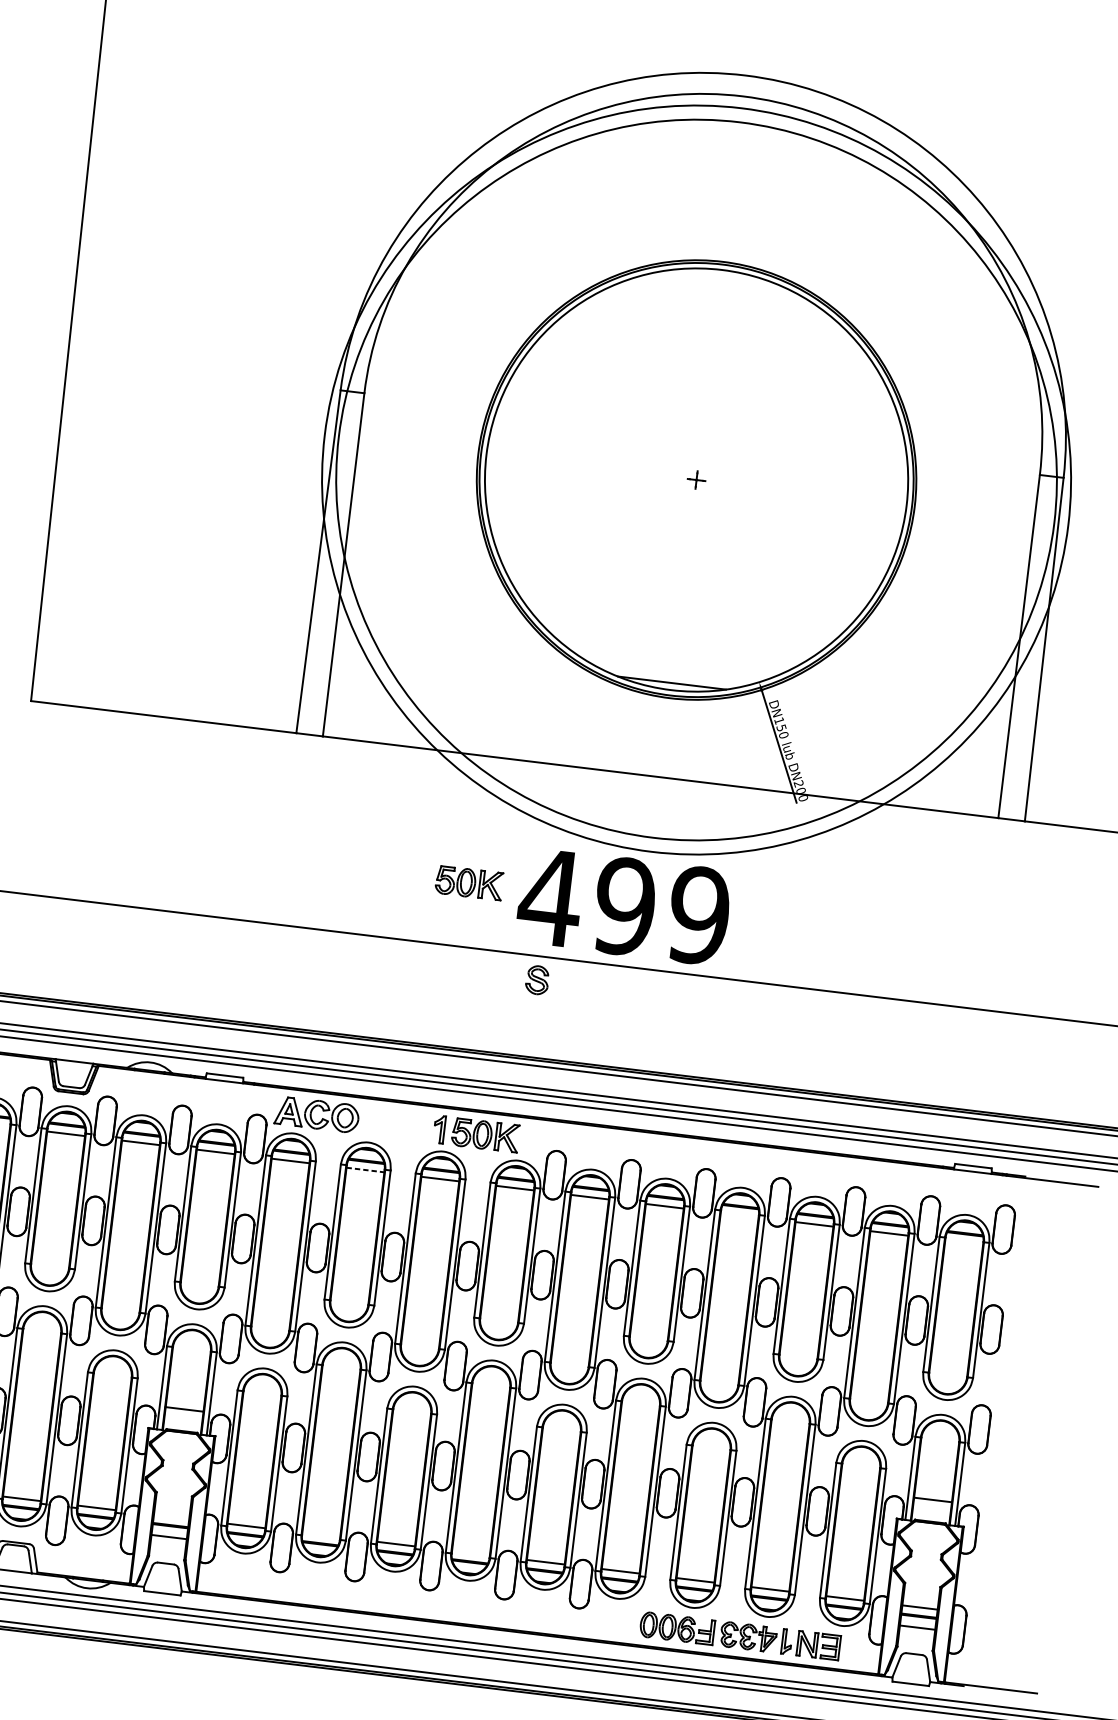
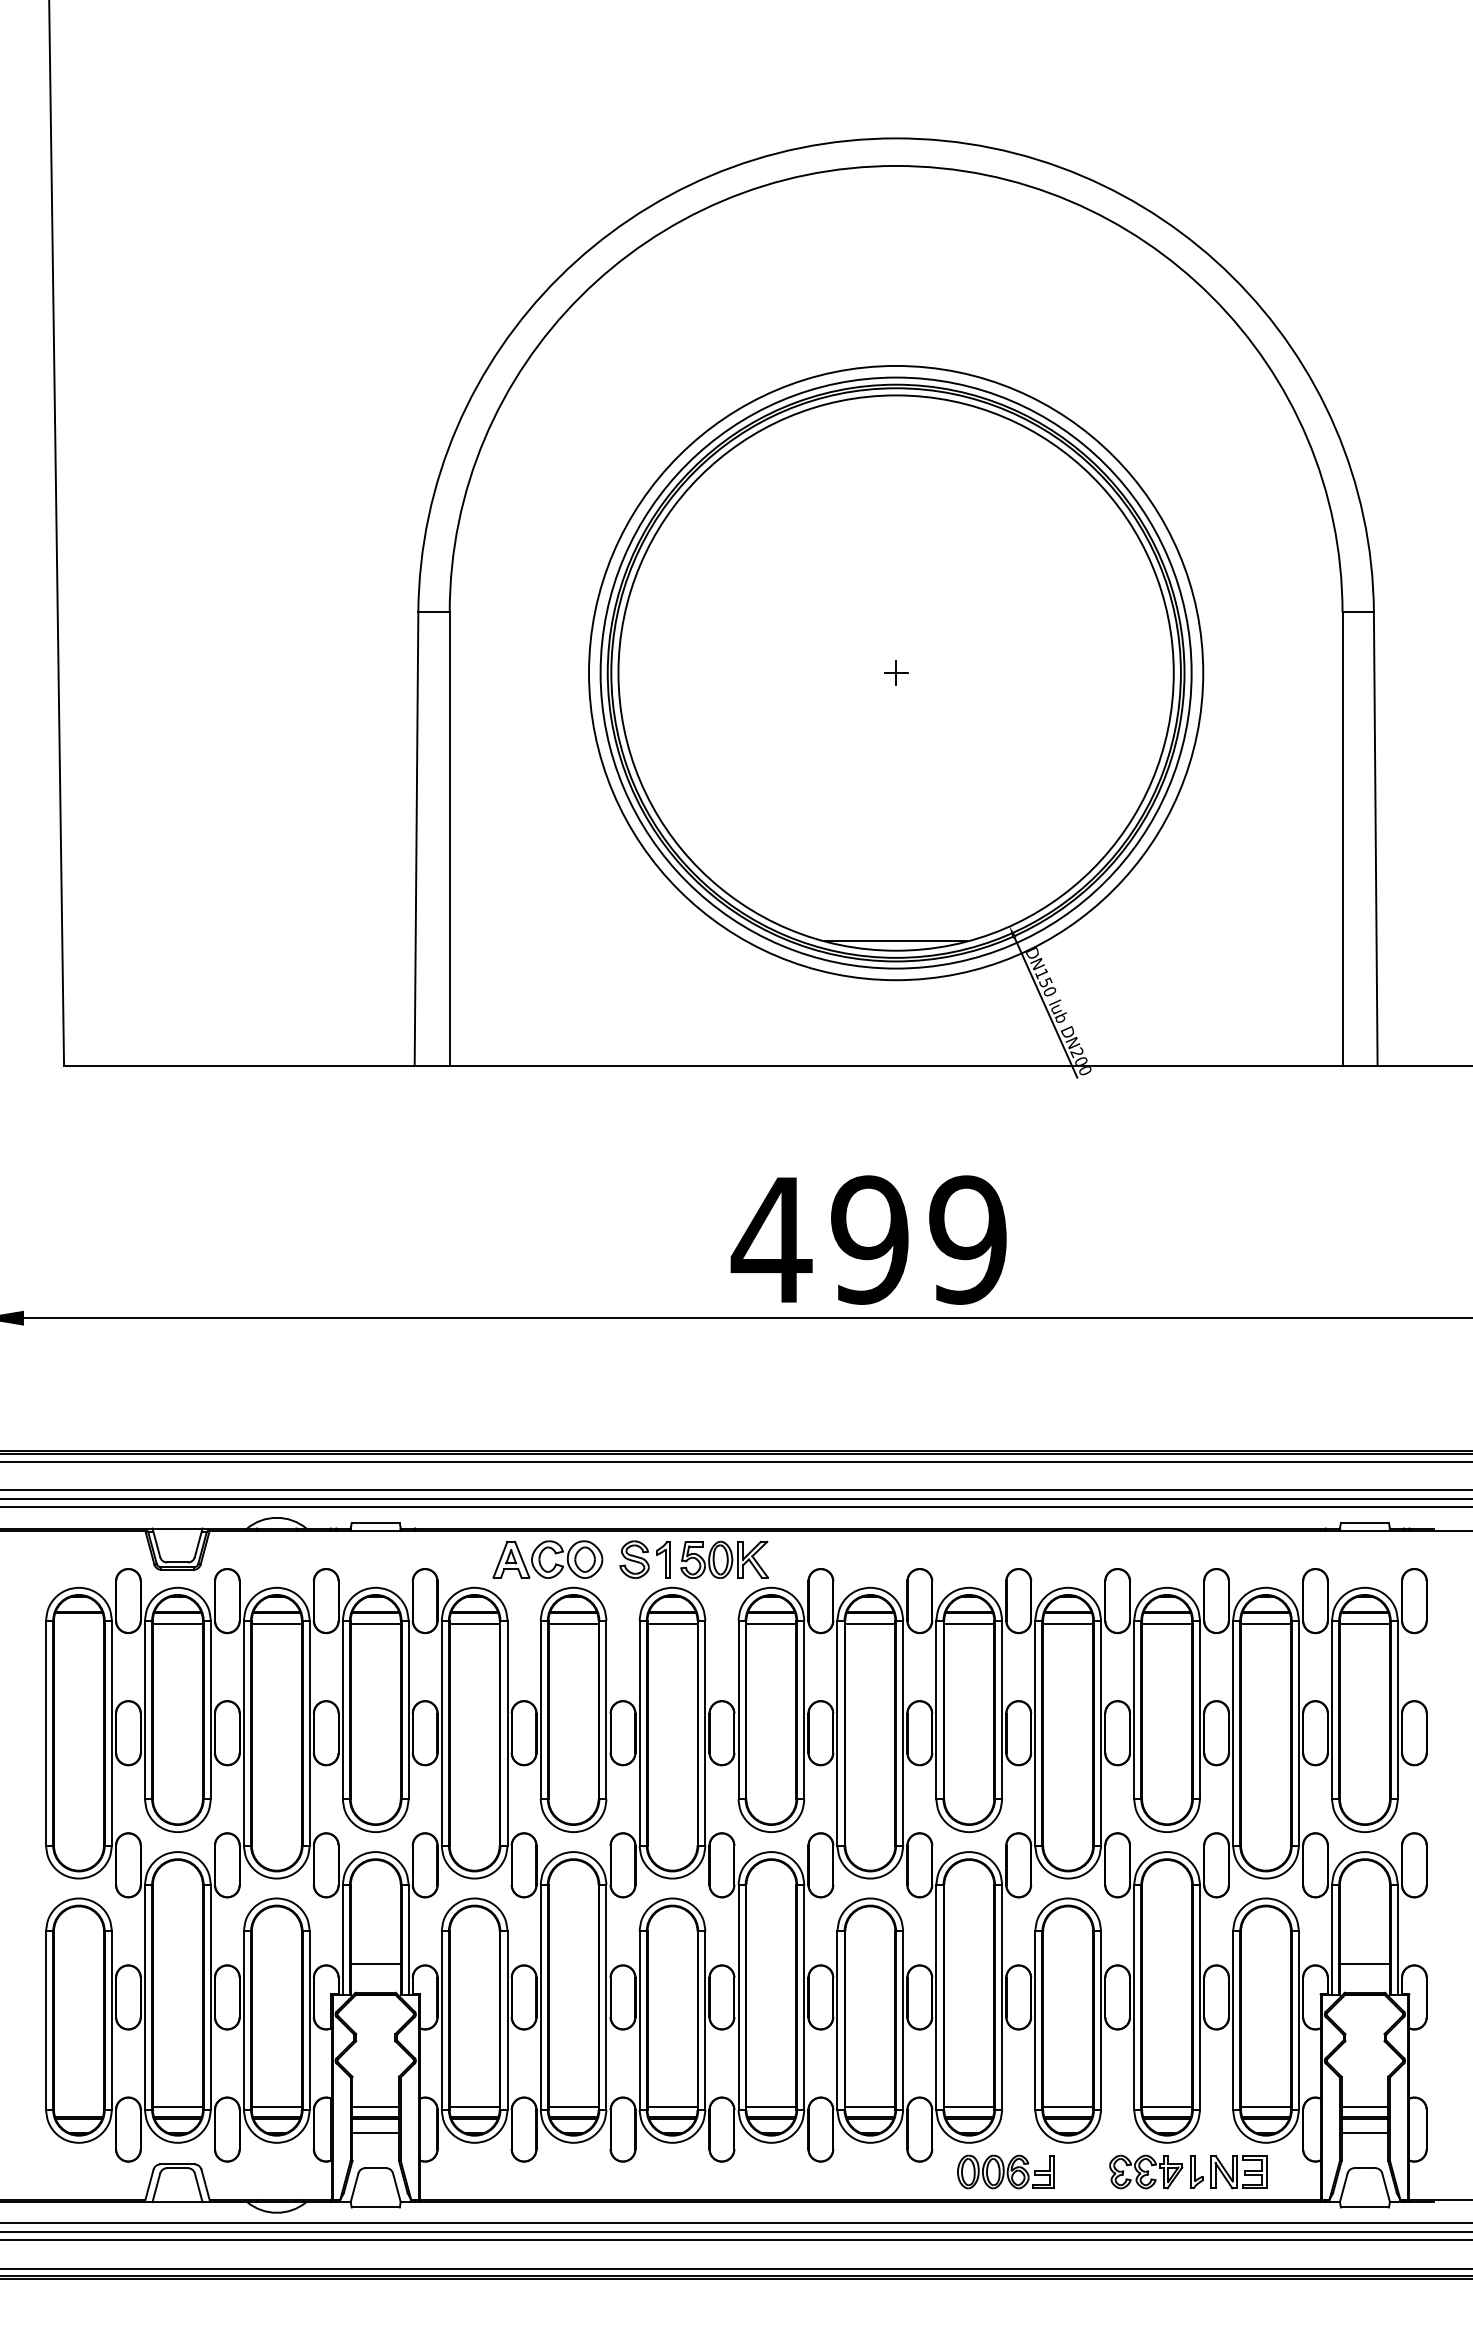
circle: (696, 479) -> (895, 672), size x0.62
circle: (696, 479) -> (896, 672), size x0.62
part: (469, 882) -> (663, 1233), removed
part: (537, 980) -> (634, 1559), moved
part: (311, 1113) -> (540, 1559), moved
line: (365, 1170) -> (573, 1624), dashed -> solid
line: (739, 1215) -> (1068, 1624), added
line: (963, 1242) -> (1364, 1624), added
line: (171, 1516) -> (375, 2106), added
line: (321, 1535) -> (573, 2106), added
line: (471, 1553) -> (771, 2106), added
part: (676, 1627) -> (1005, 2171), moved

